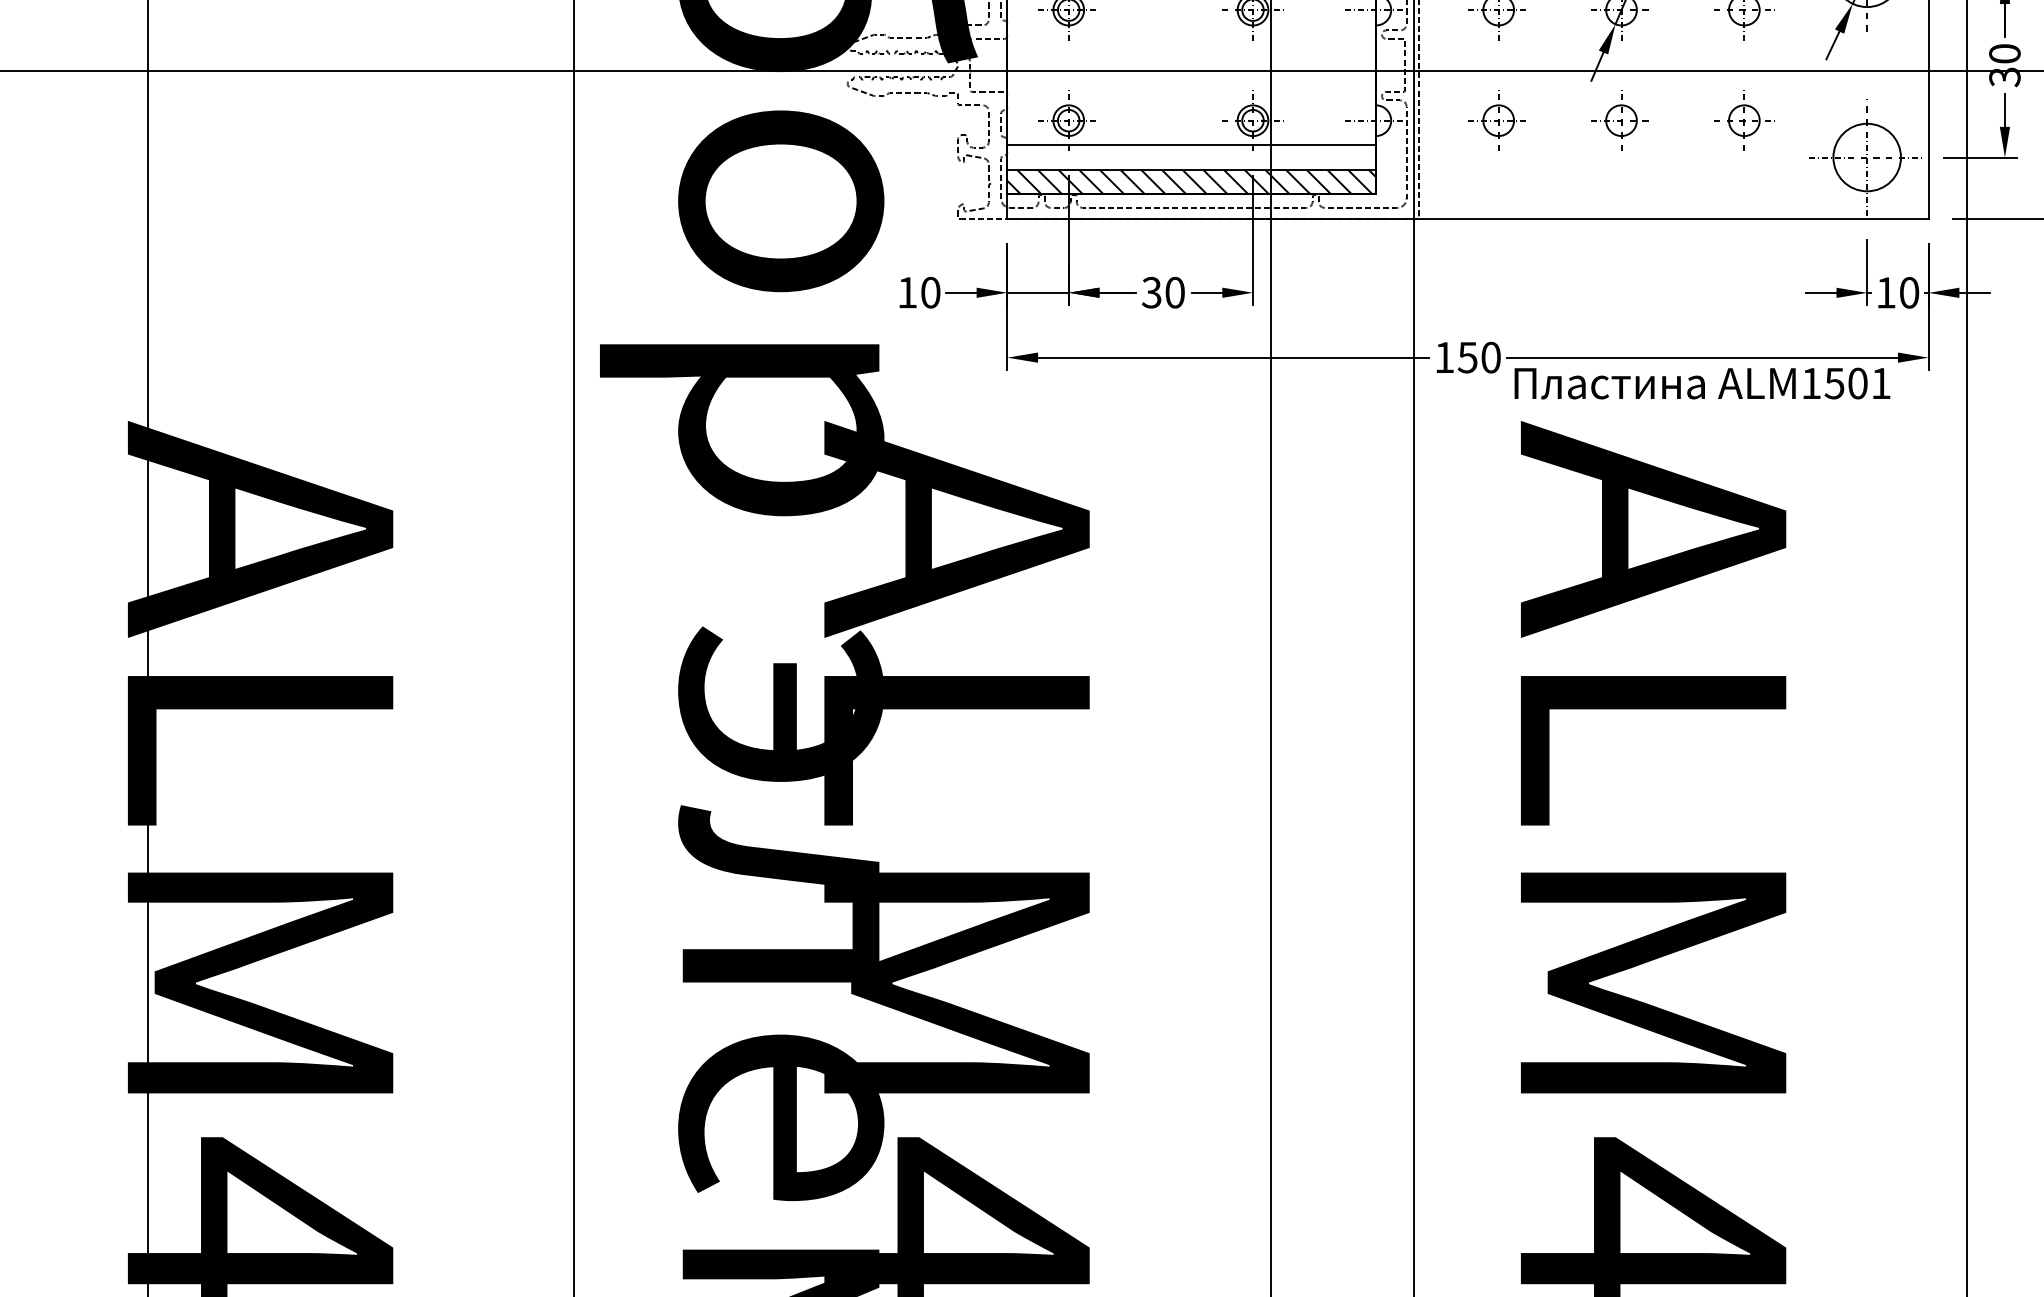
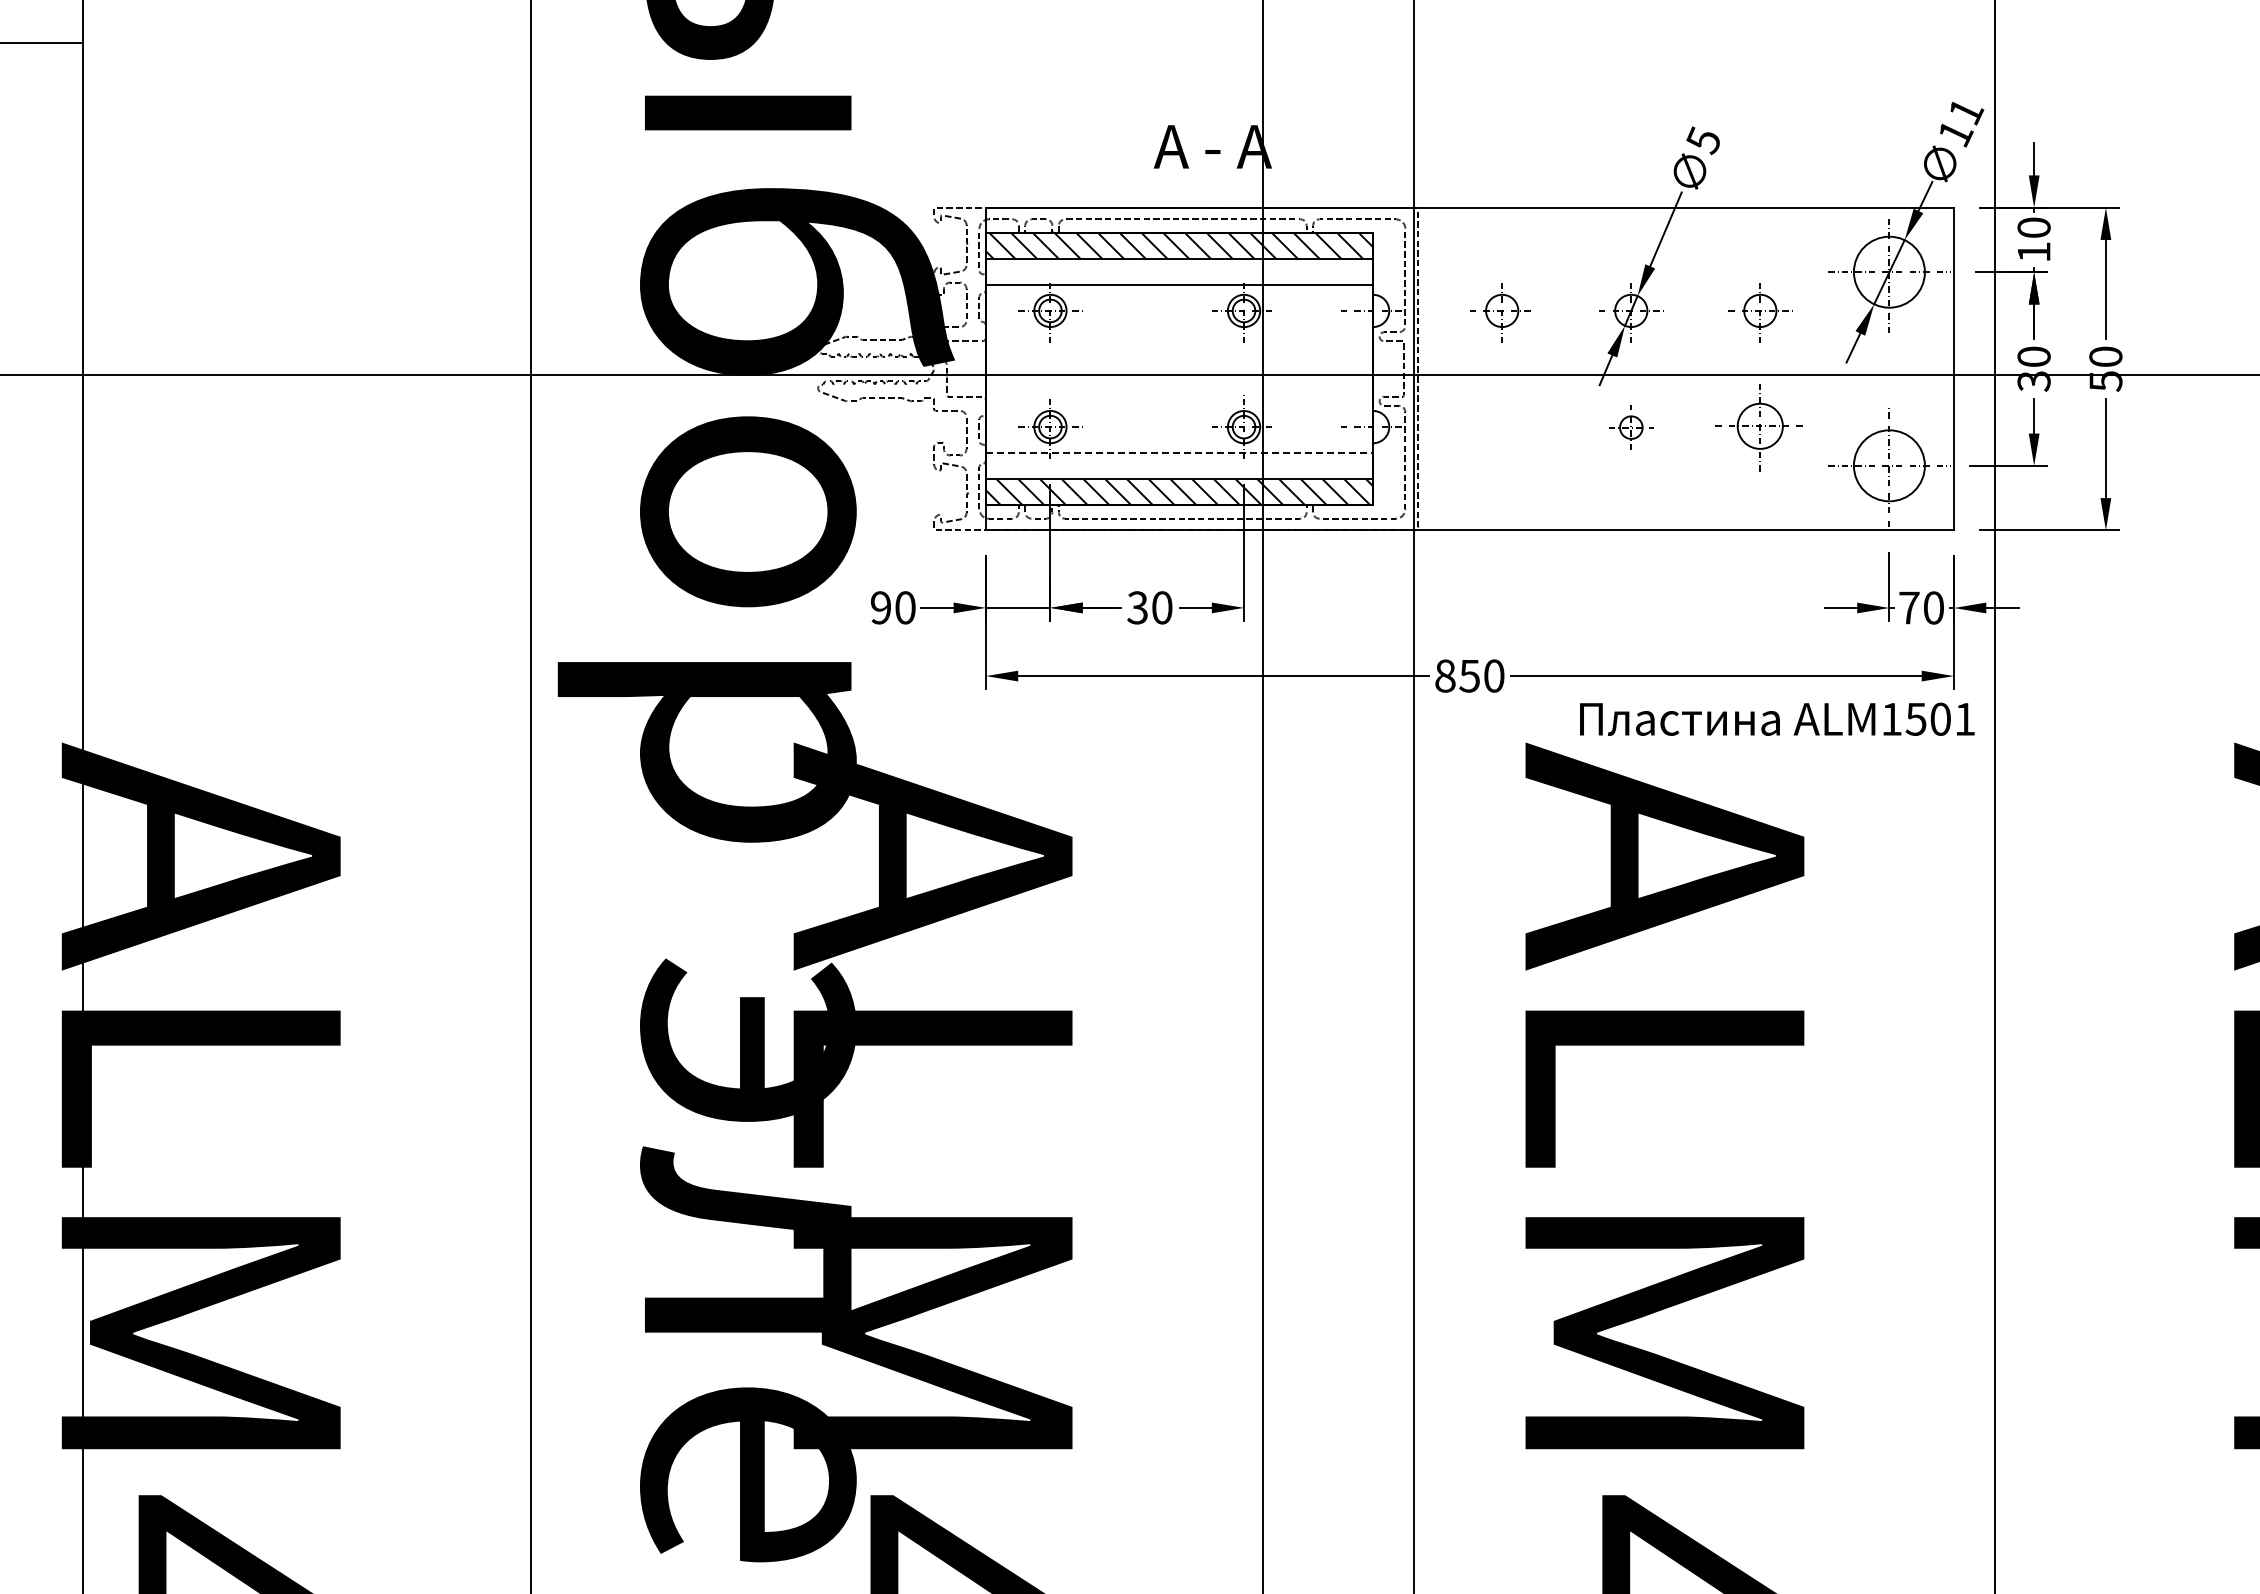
part: (1497, 122) -> (1500, 428), removed
part: (1621, 122) -> (1631, 428), size x0.7
part: (1744, 122) -> (1760, 428), size x1.4
line: (1191, 144) -> (1179, 452), solid -> dashed
text: (907, 292) -> (880, 607), 10 -> 90
text: (1886, 292) -> (1909, 607), 10 -> 70
text: (1444, 357) -> (1445, 675), 150 -> 850
text: (1702, 382) -> (1777, 718), moved

